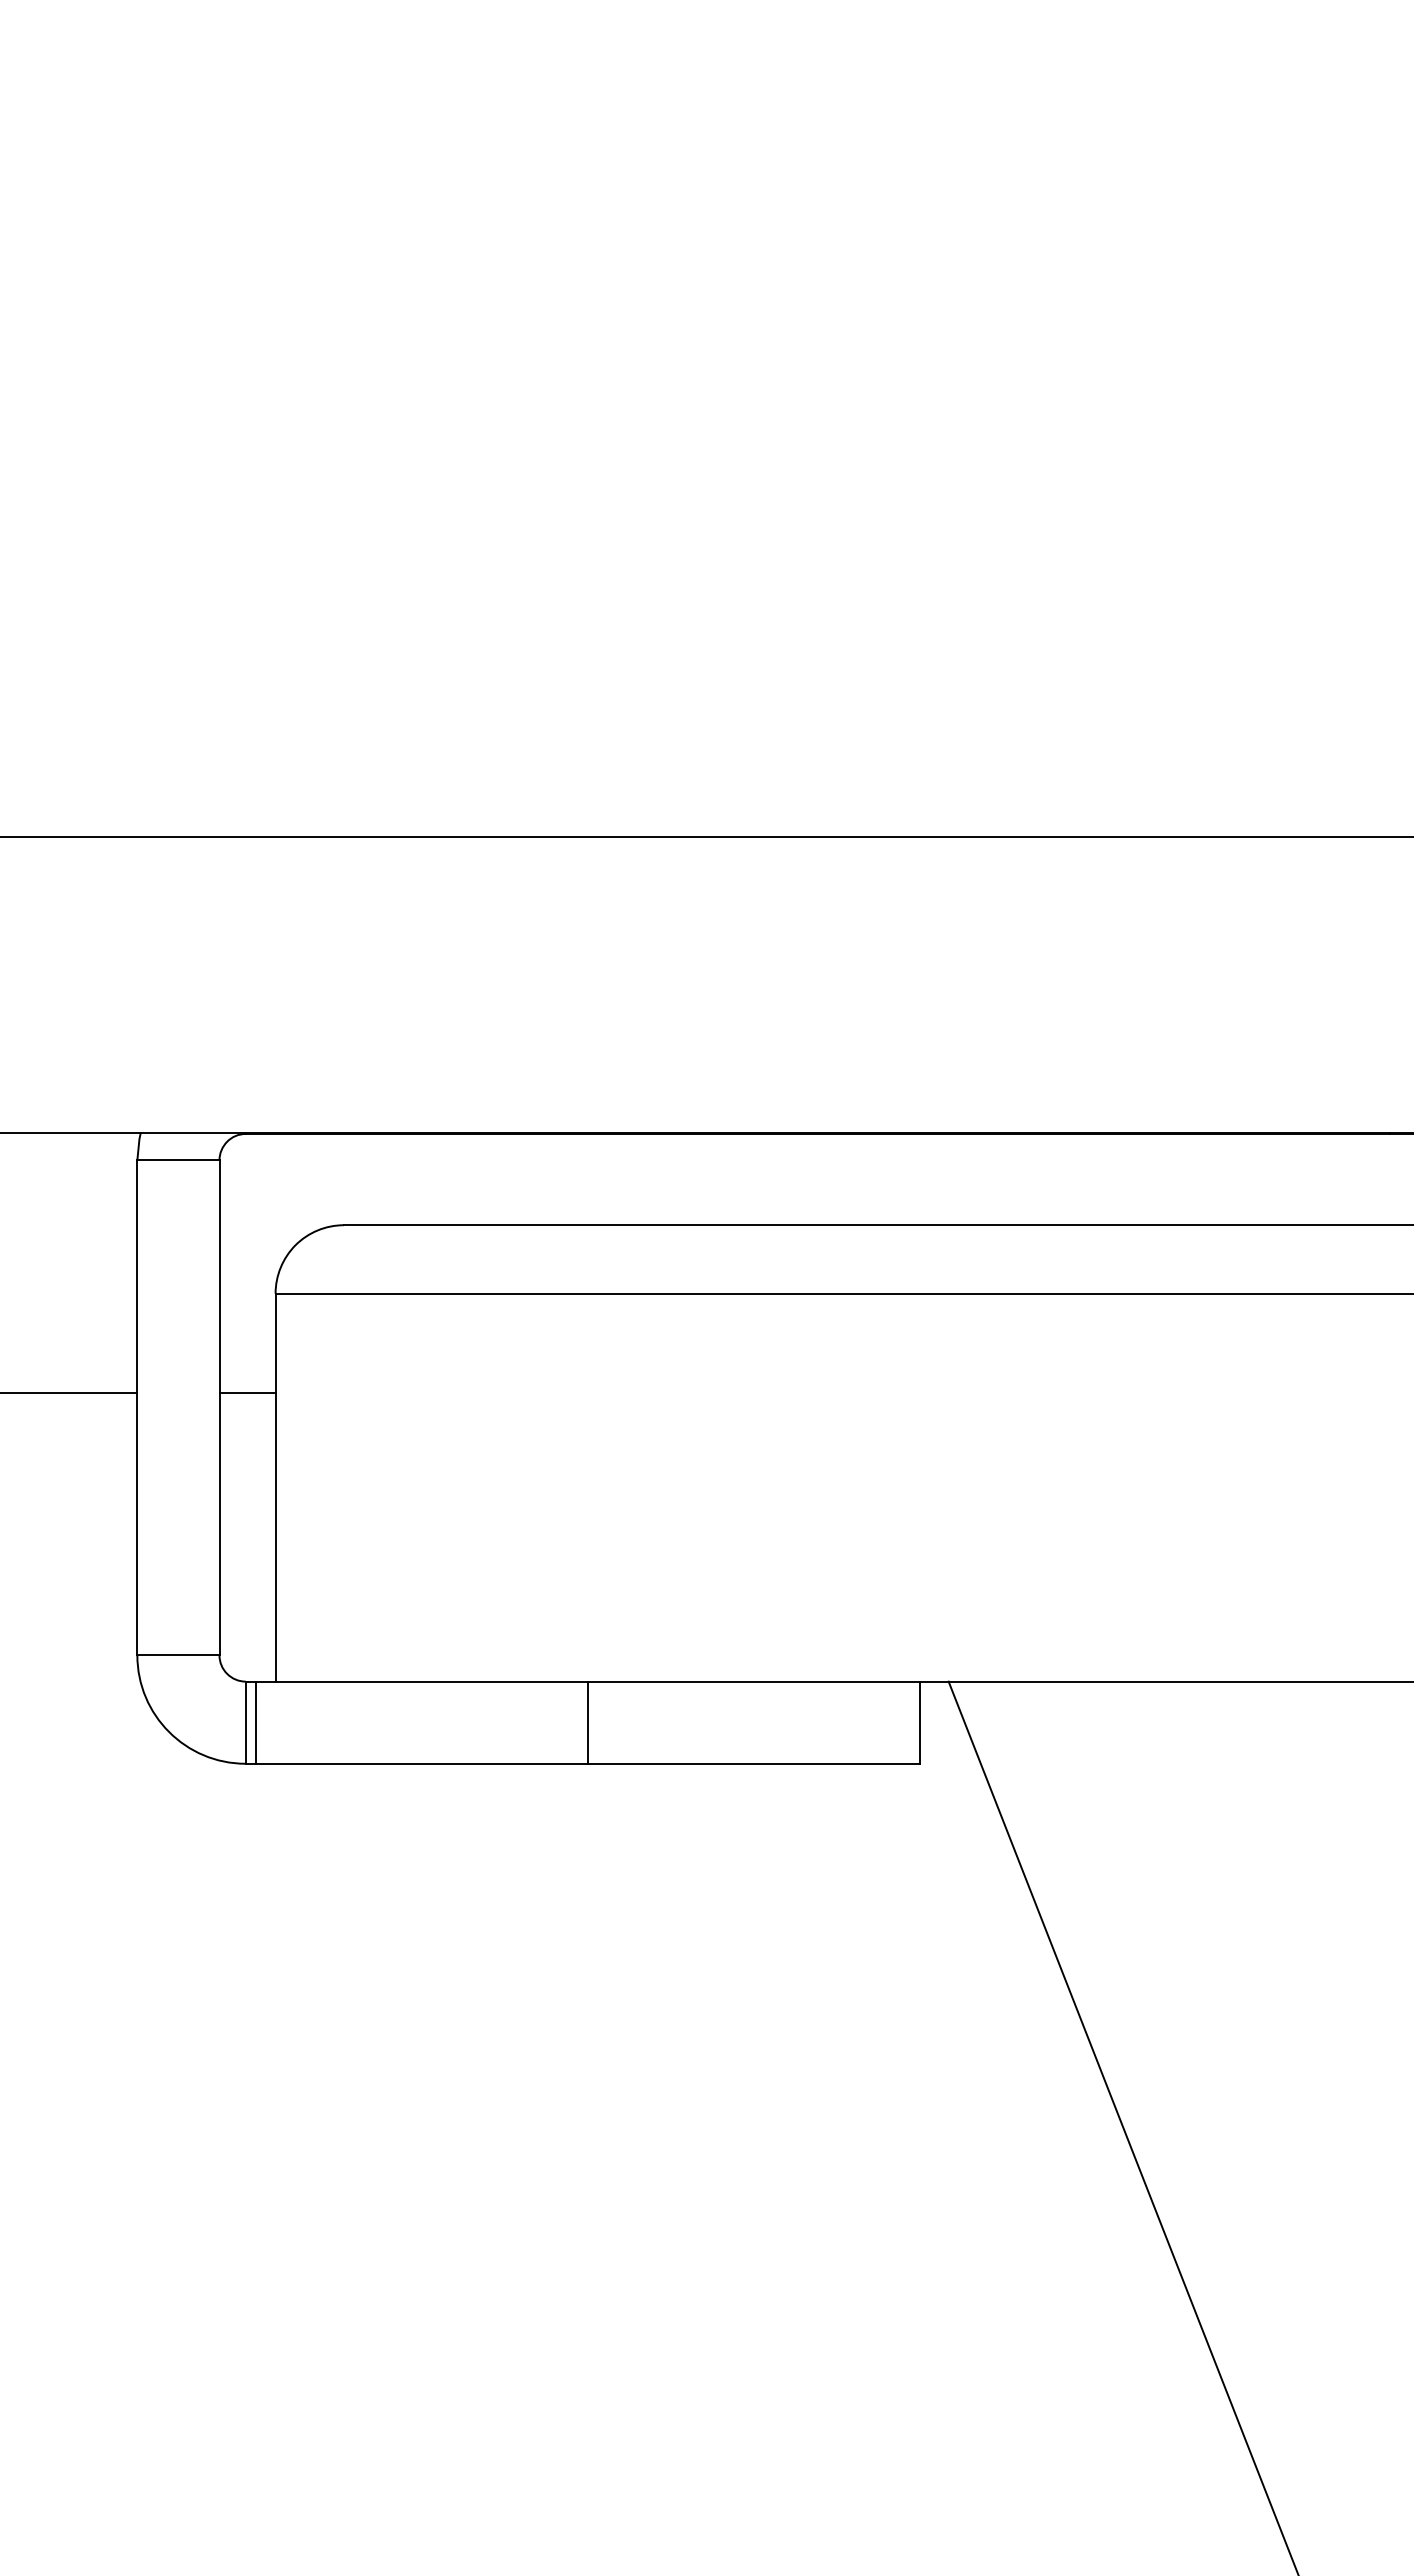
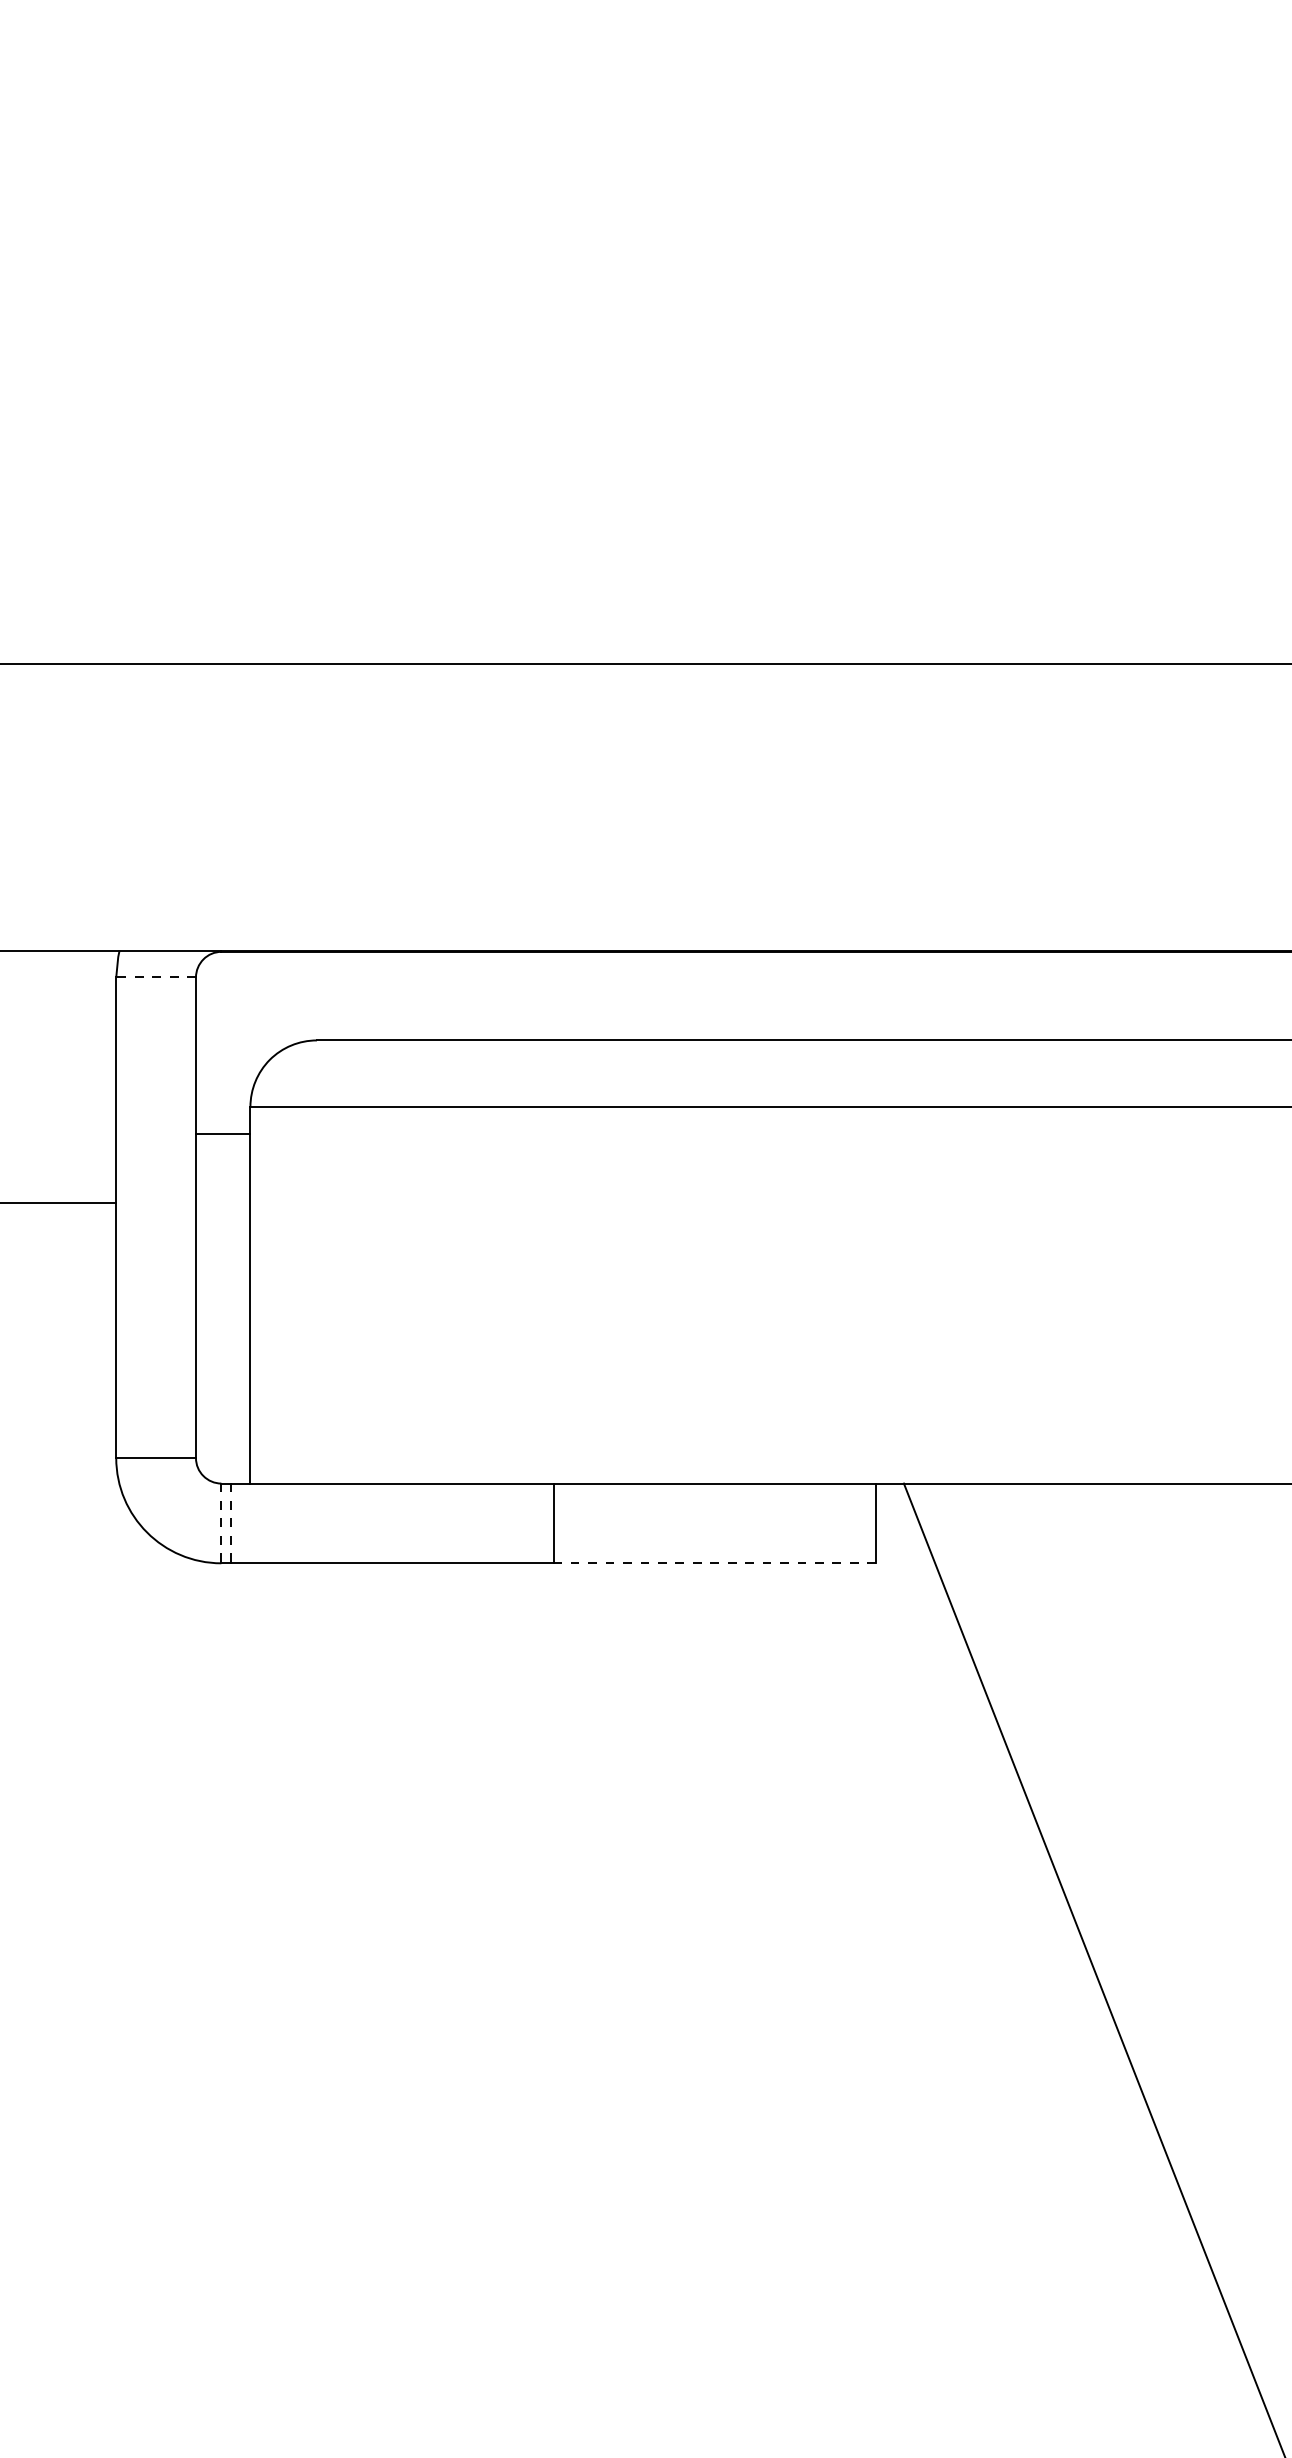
line: (177, 1160) -> (155, 977), solid -> dashed
line: (247, 1393) -> (223, 1133), moved
line: (245, 1723) -> (221, 1524), solid -> dashed
line: (255, 1723) -> (230, 1524), solid -> dashed
line: (753, 1763) -> (714, 1563), solid -> dashed

